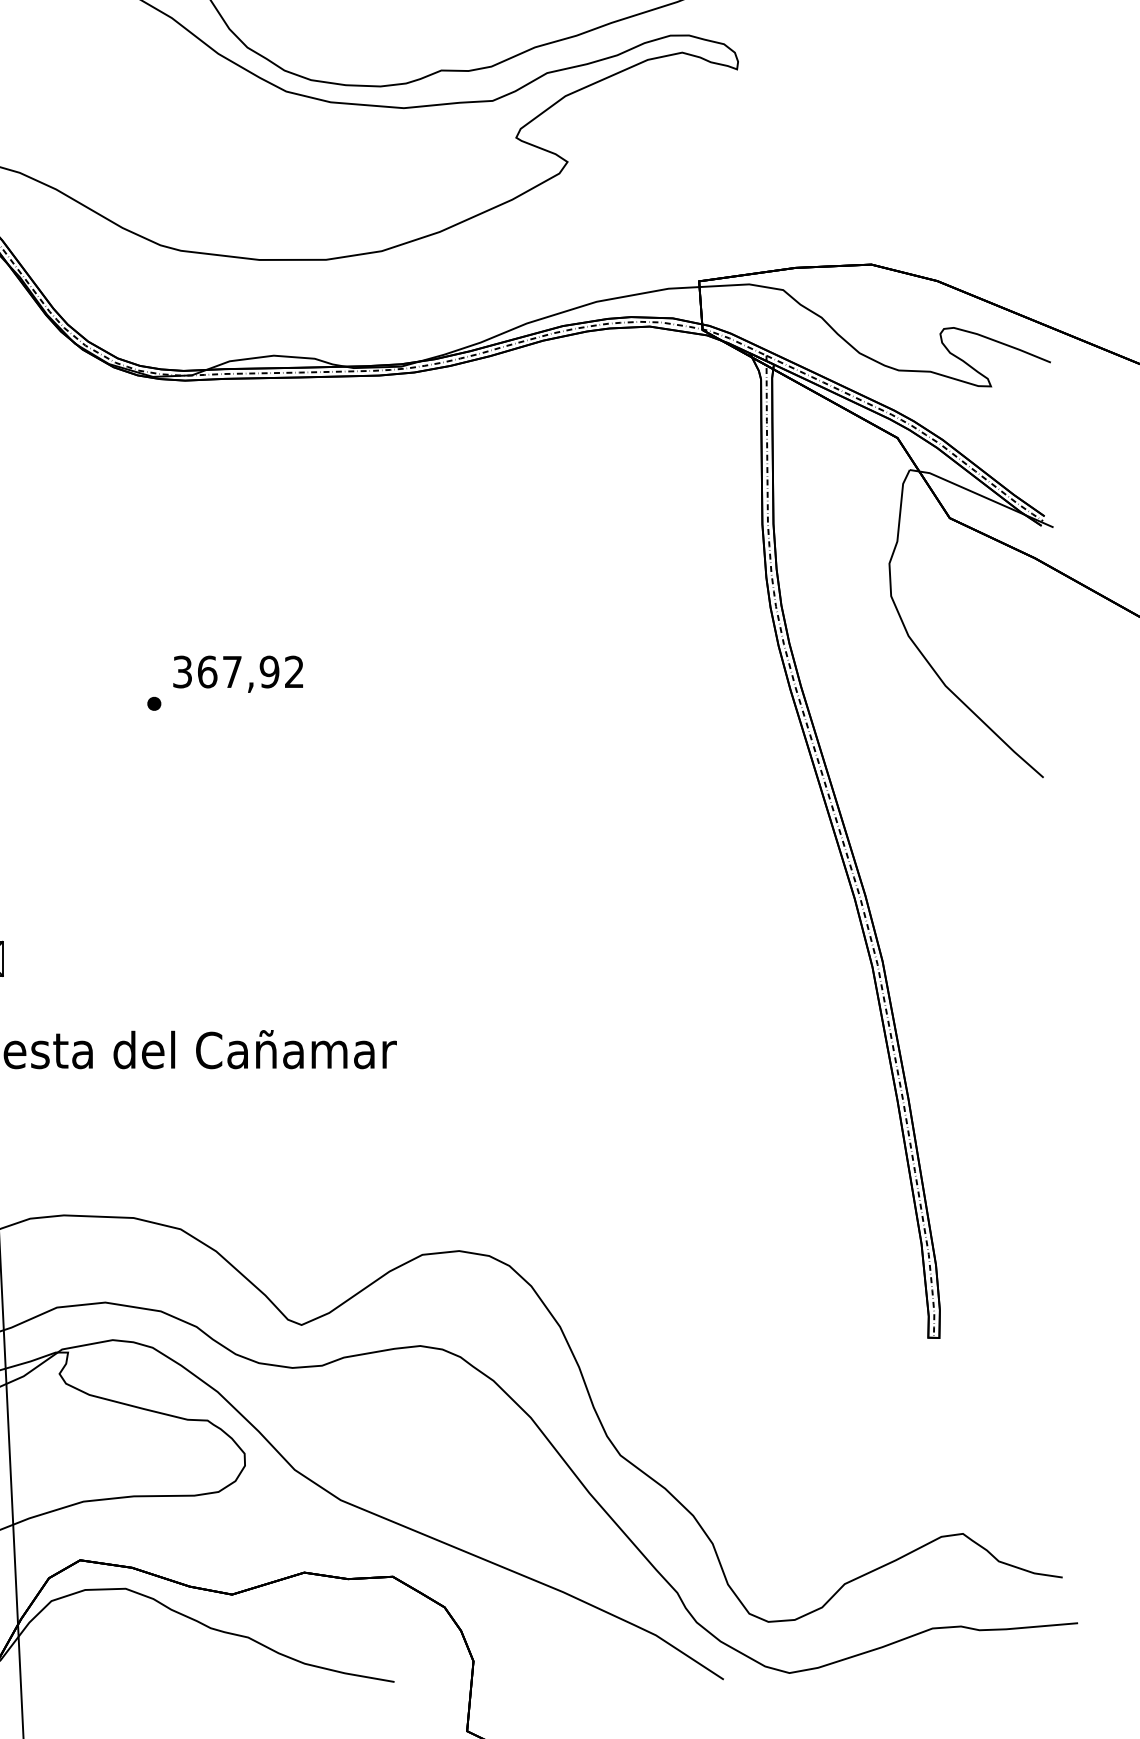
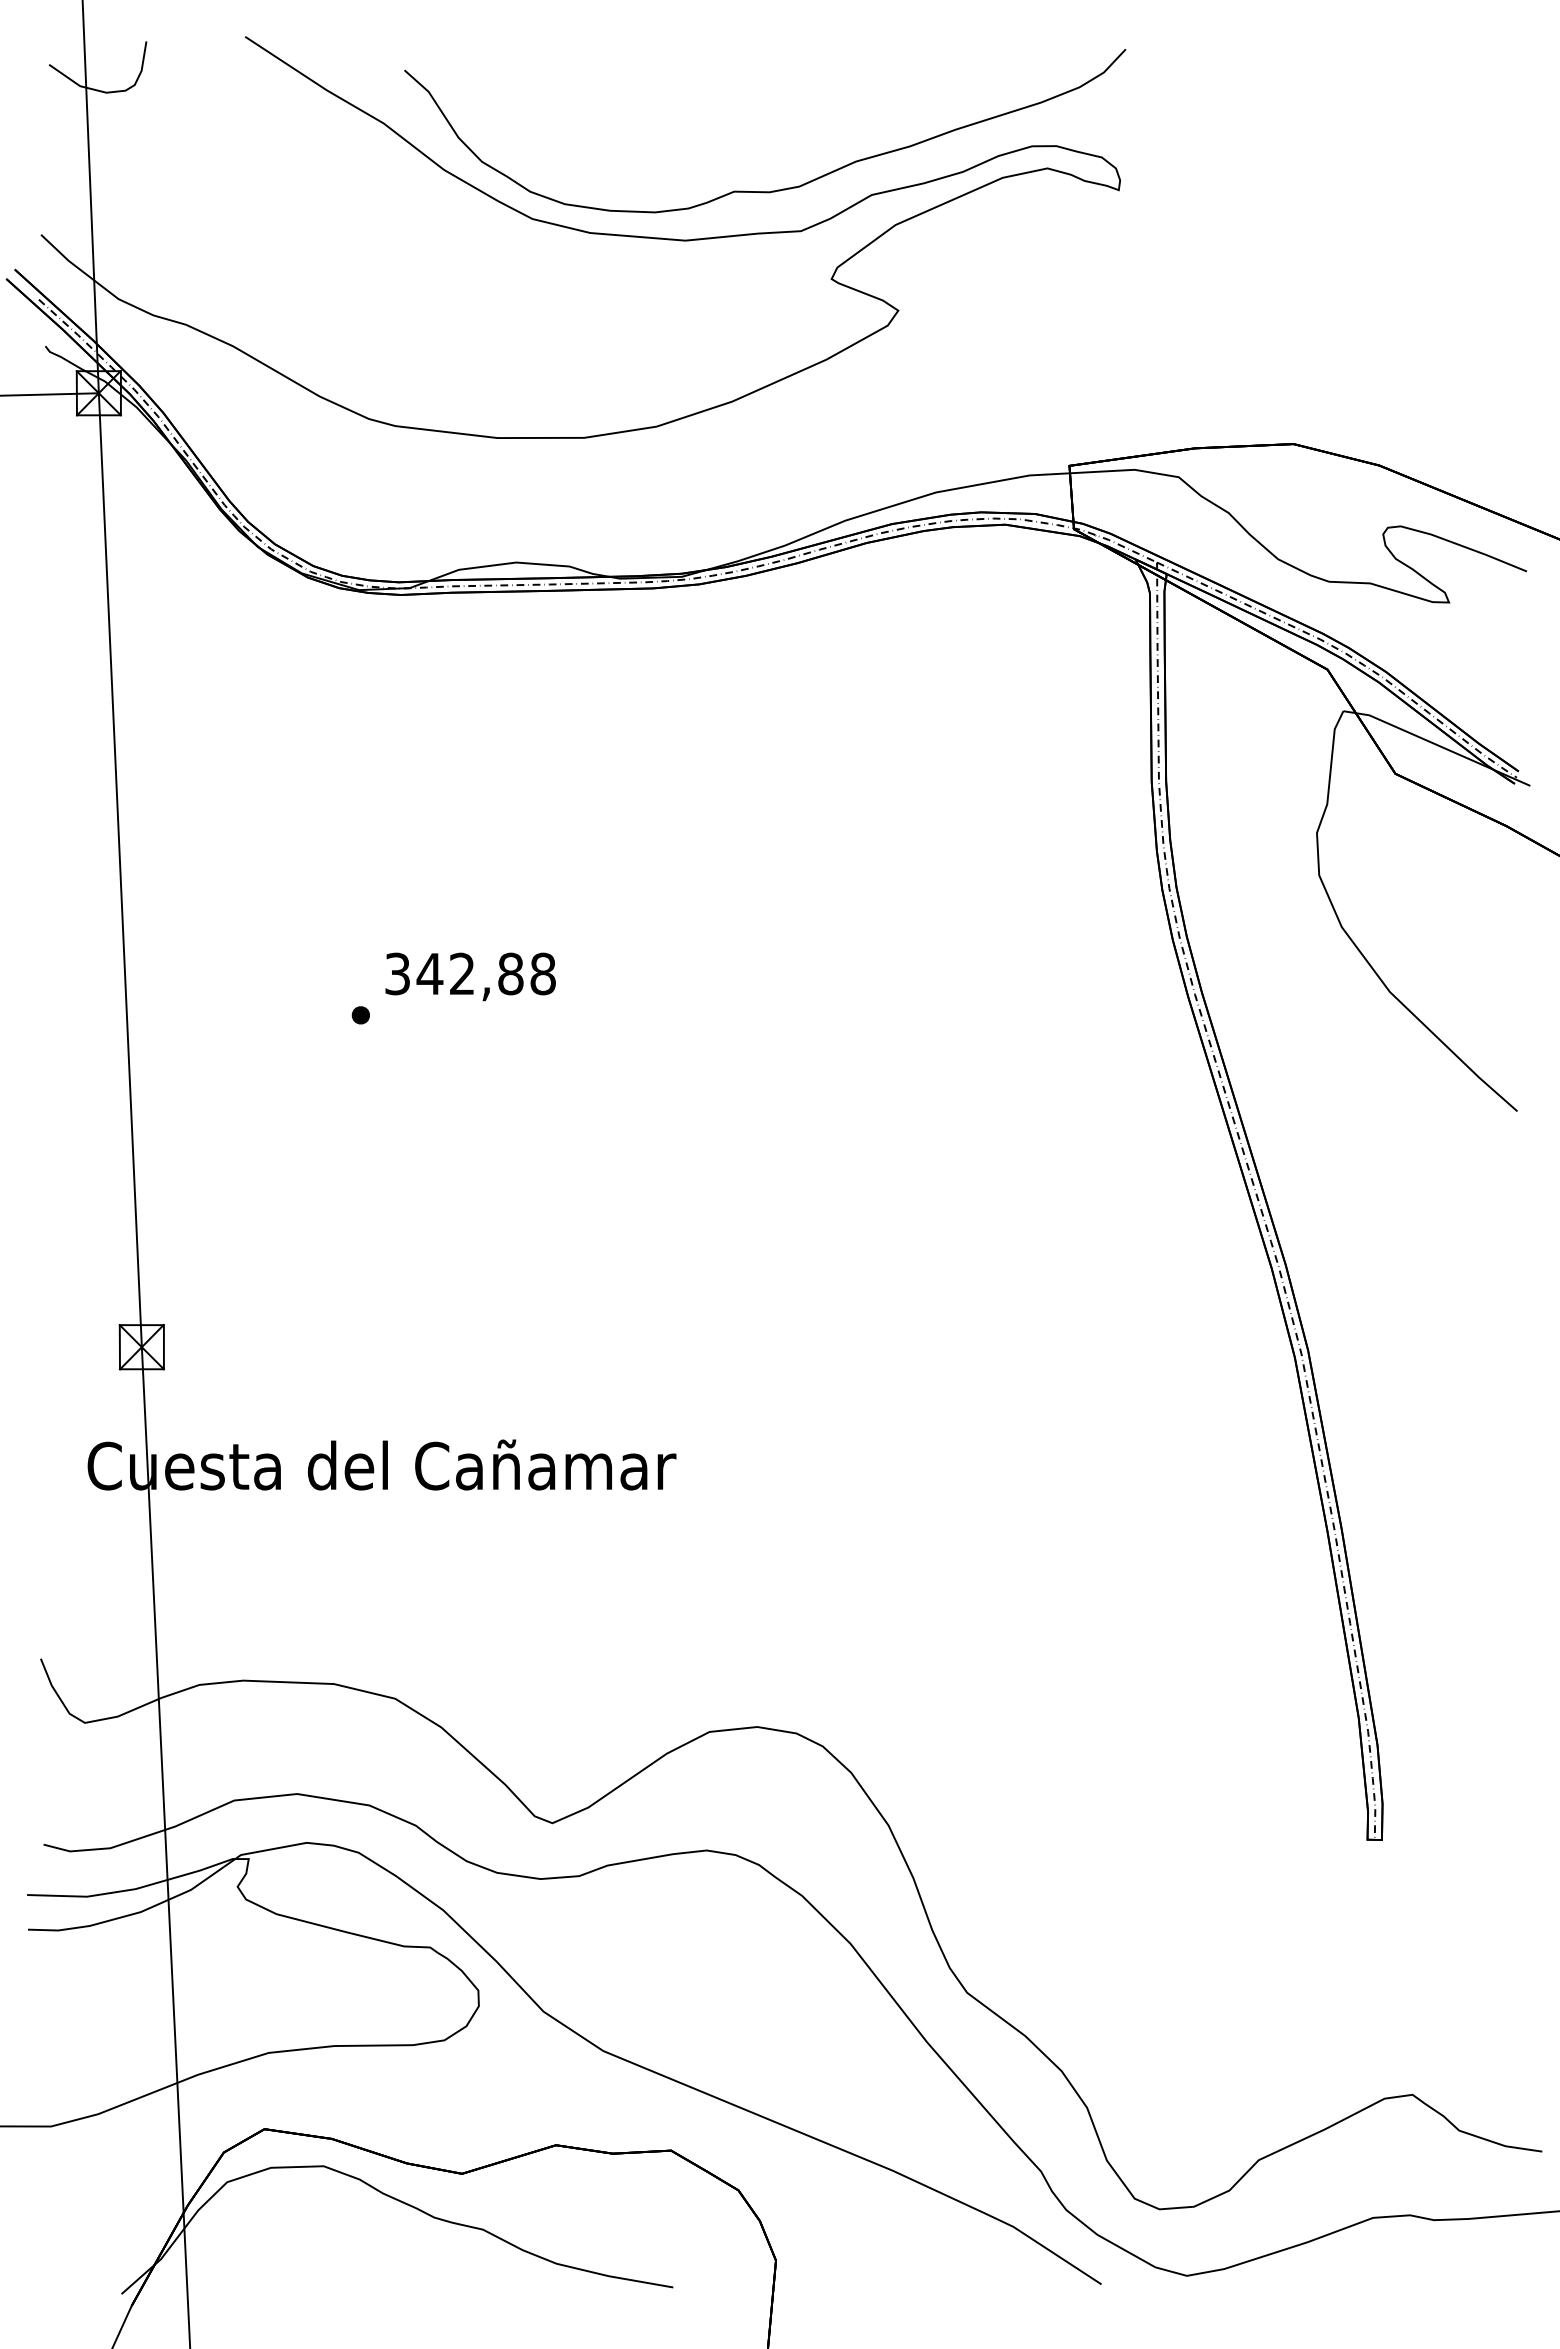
text: (250, 671) -> (485, 973), 367,92 -> 342,88

